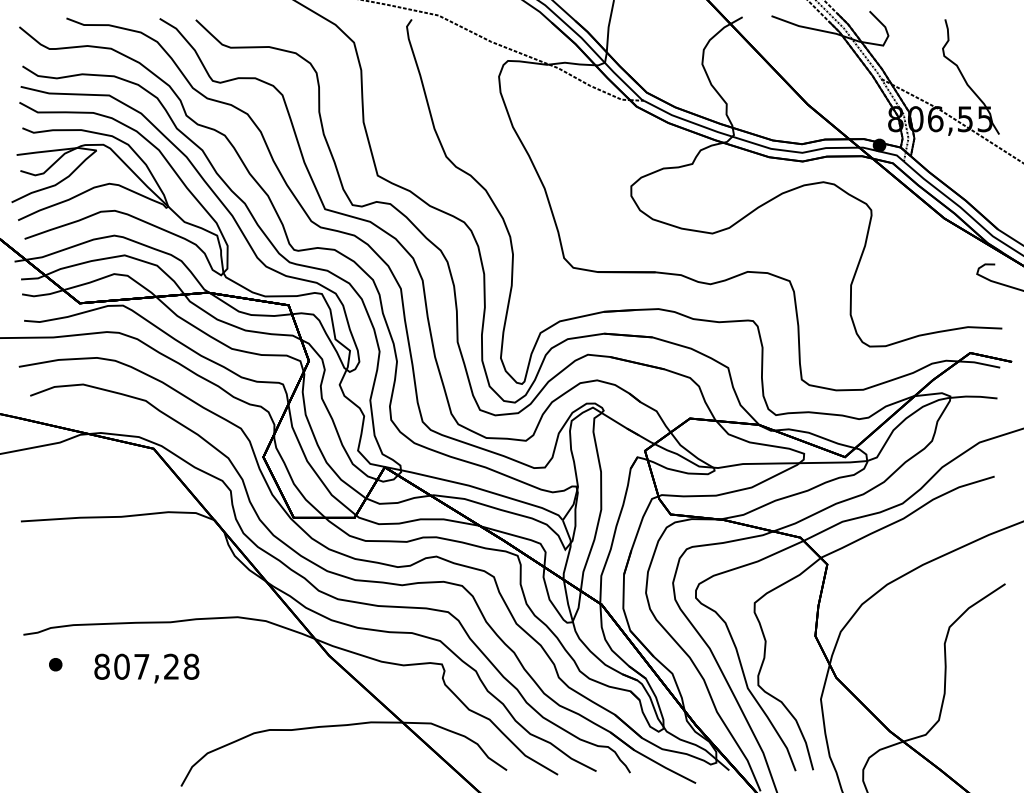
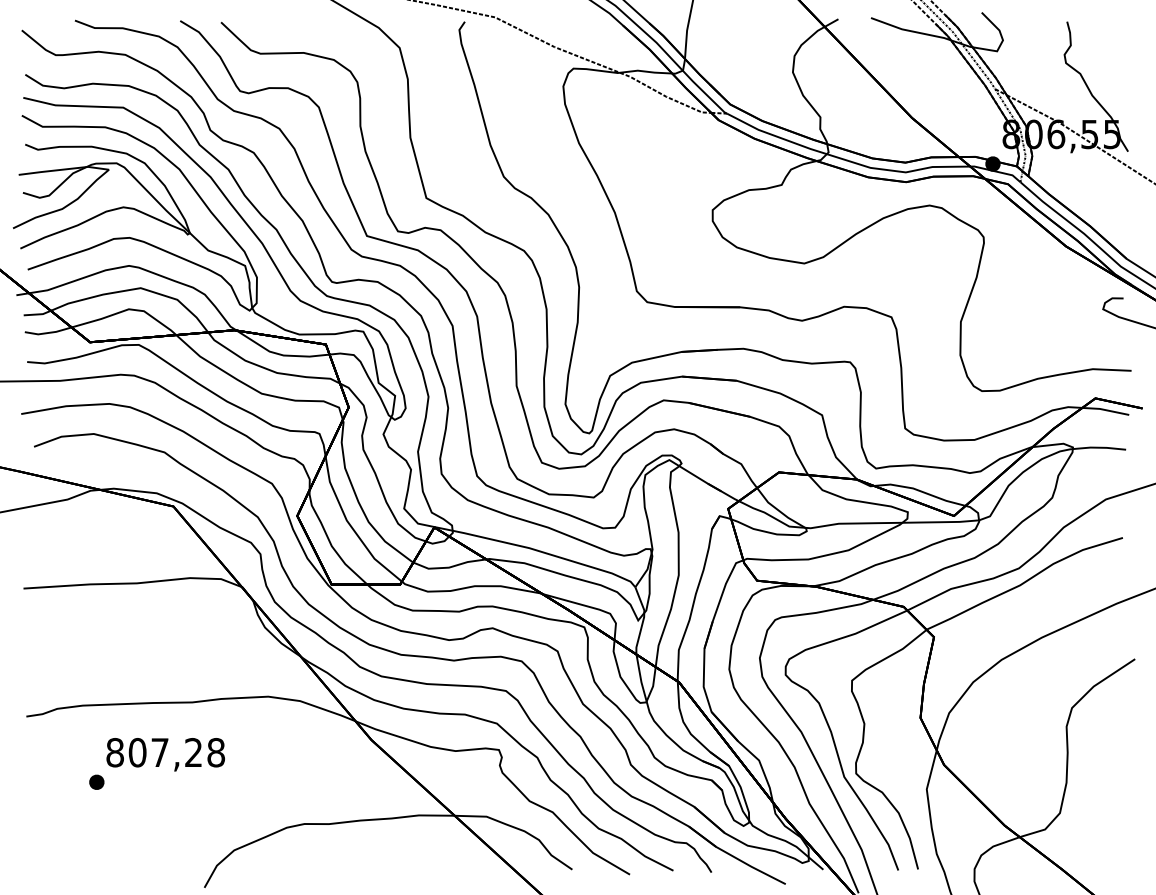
part: (55, 663) -> (96, 781), moved

